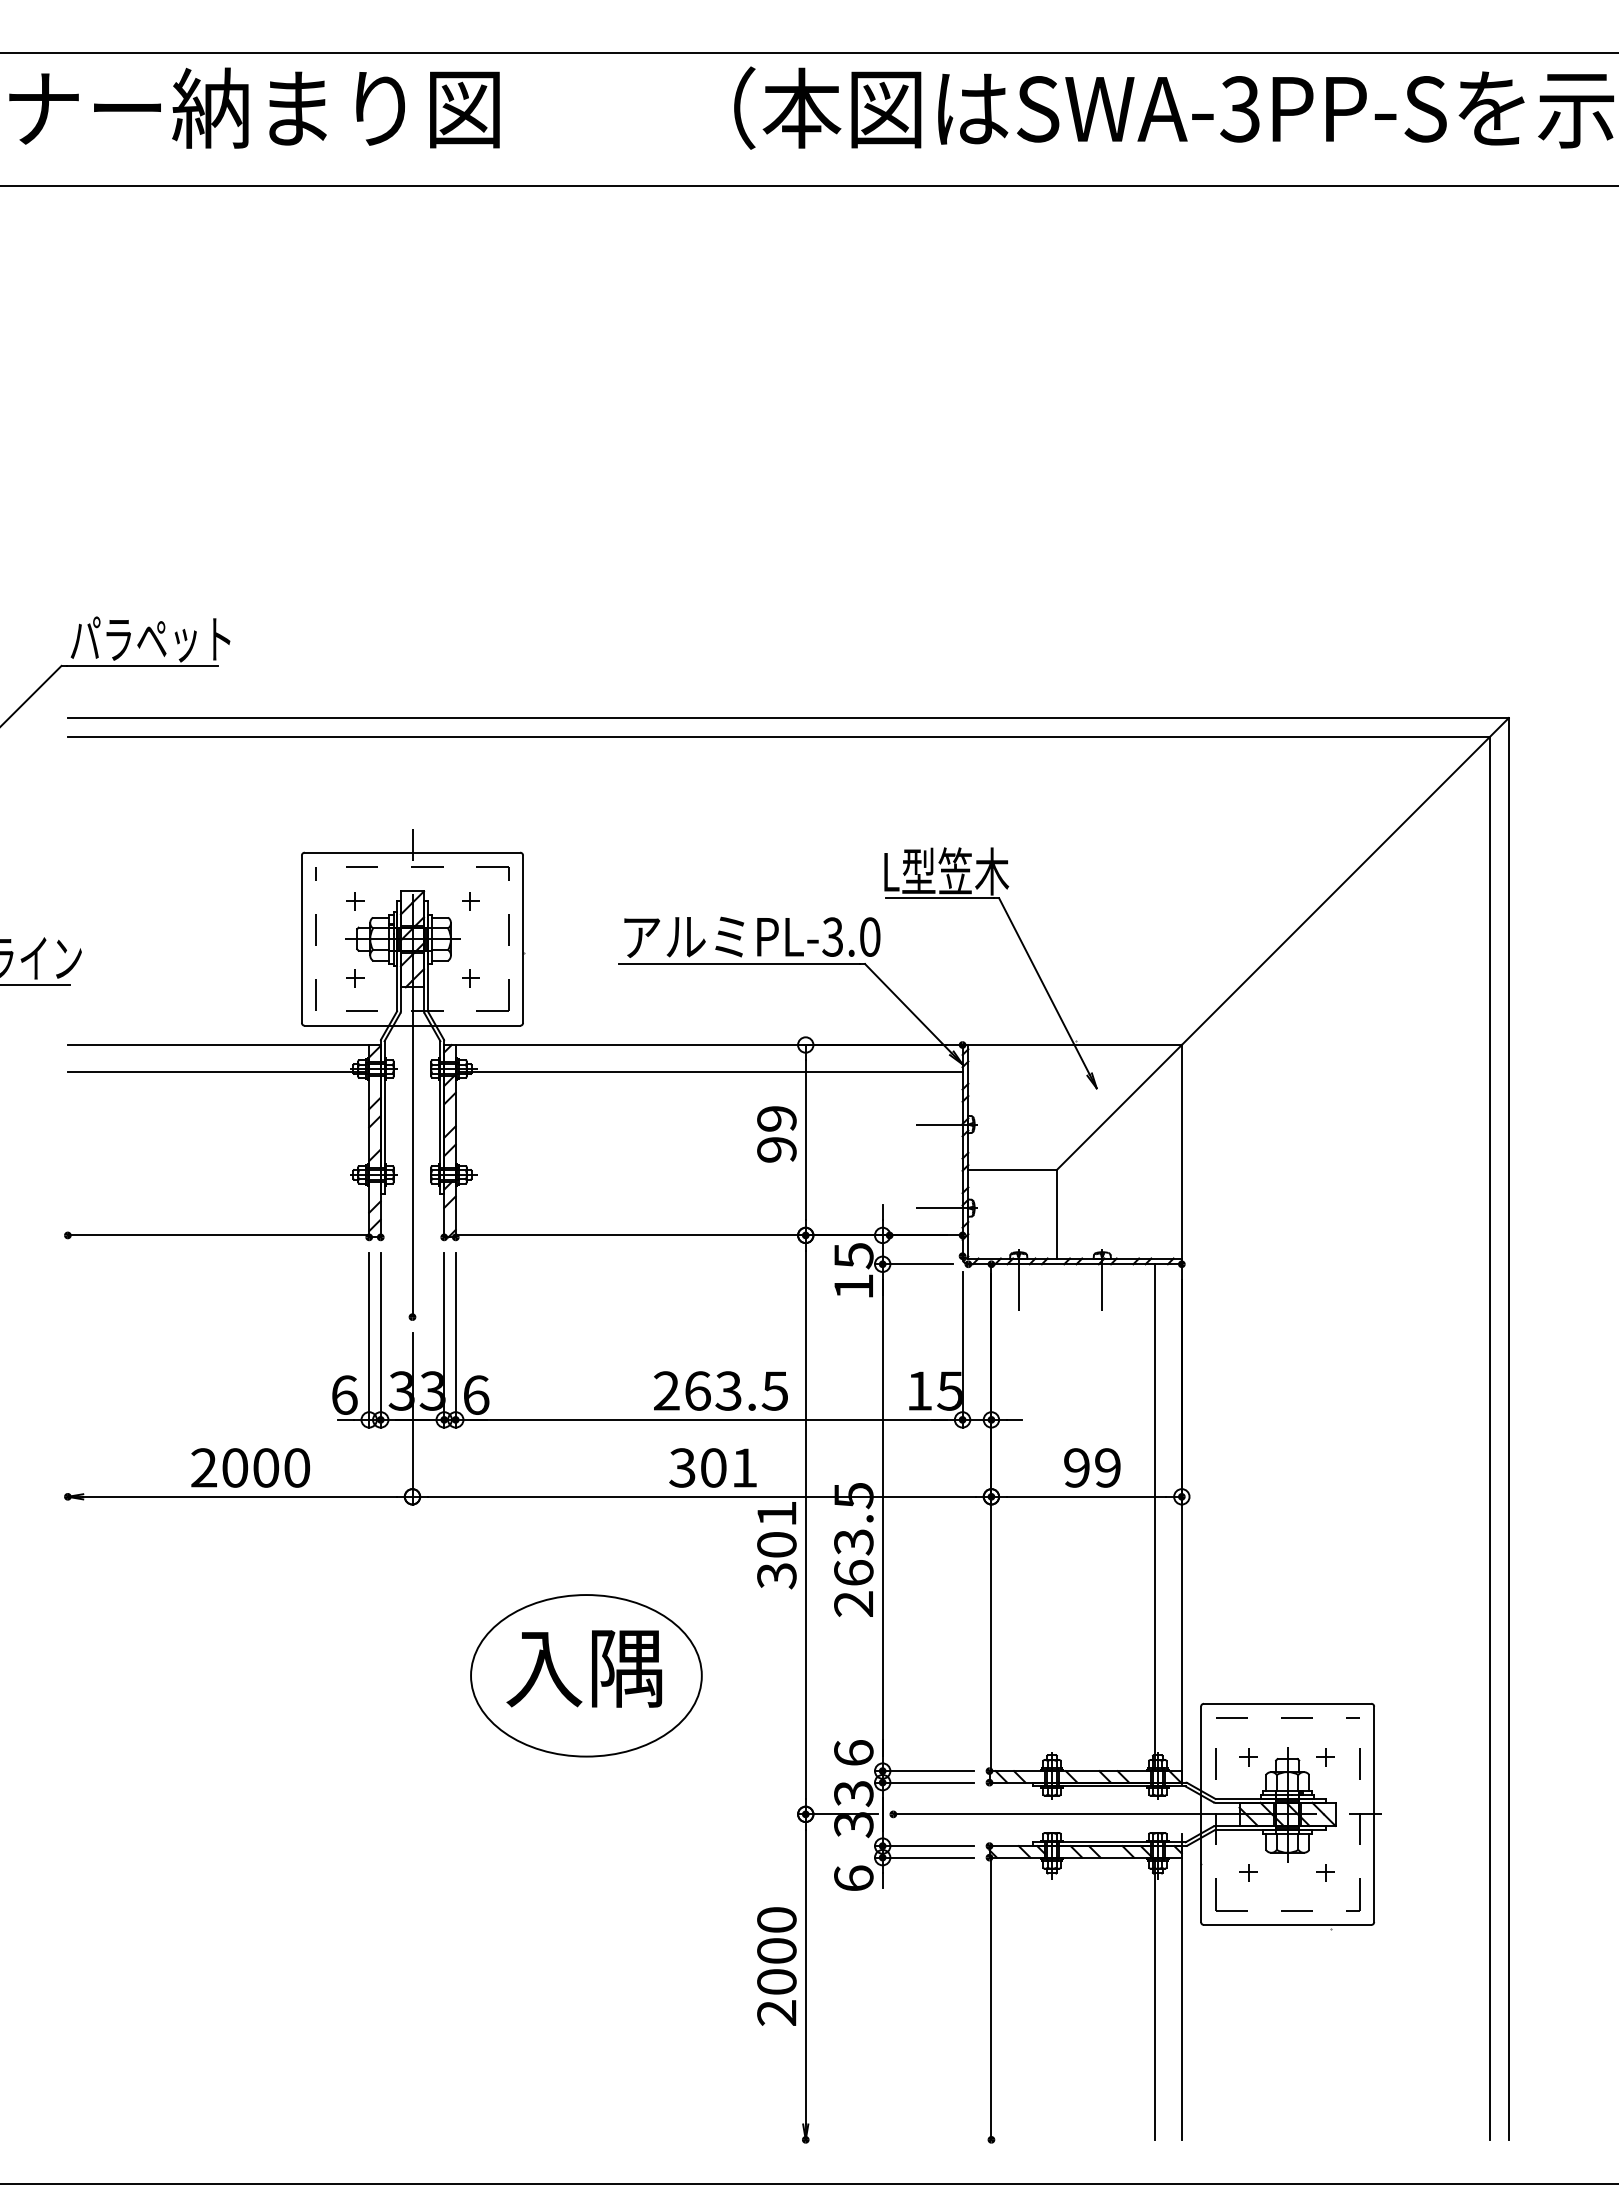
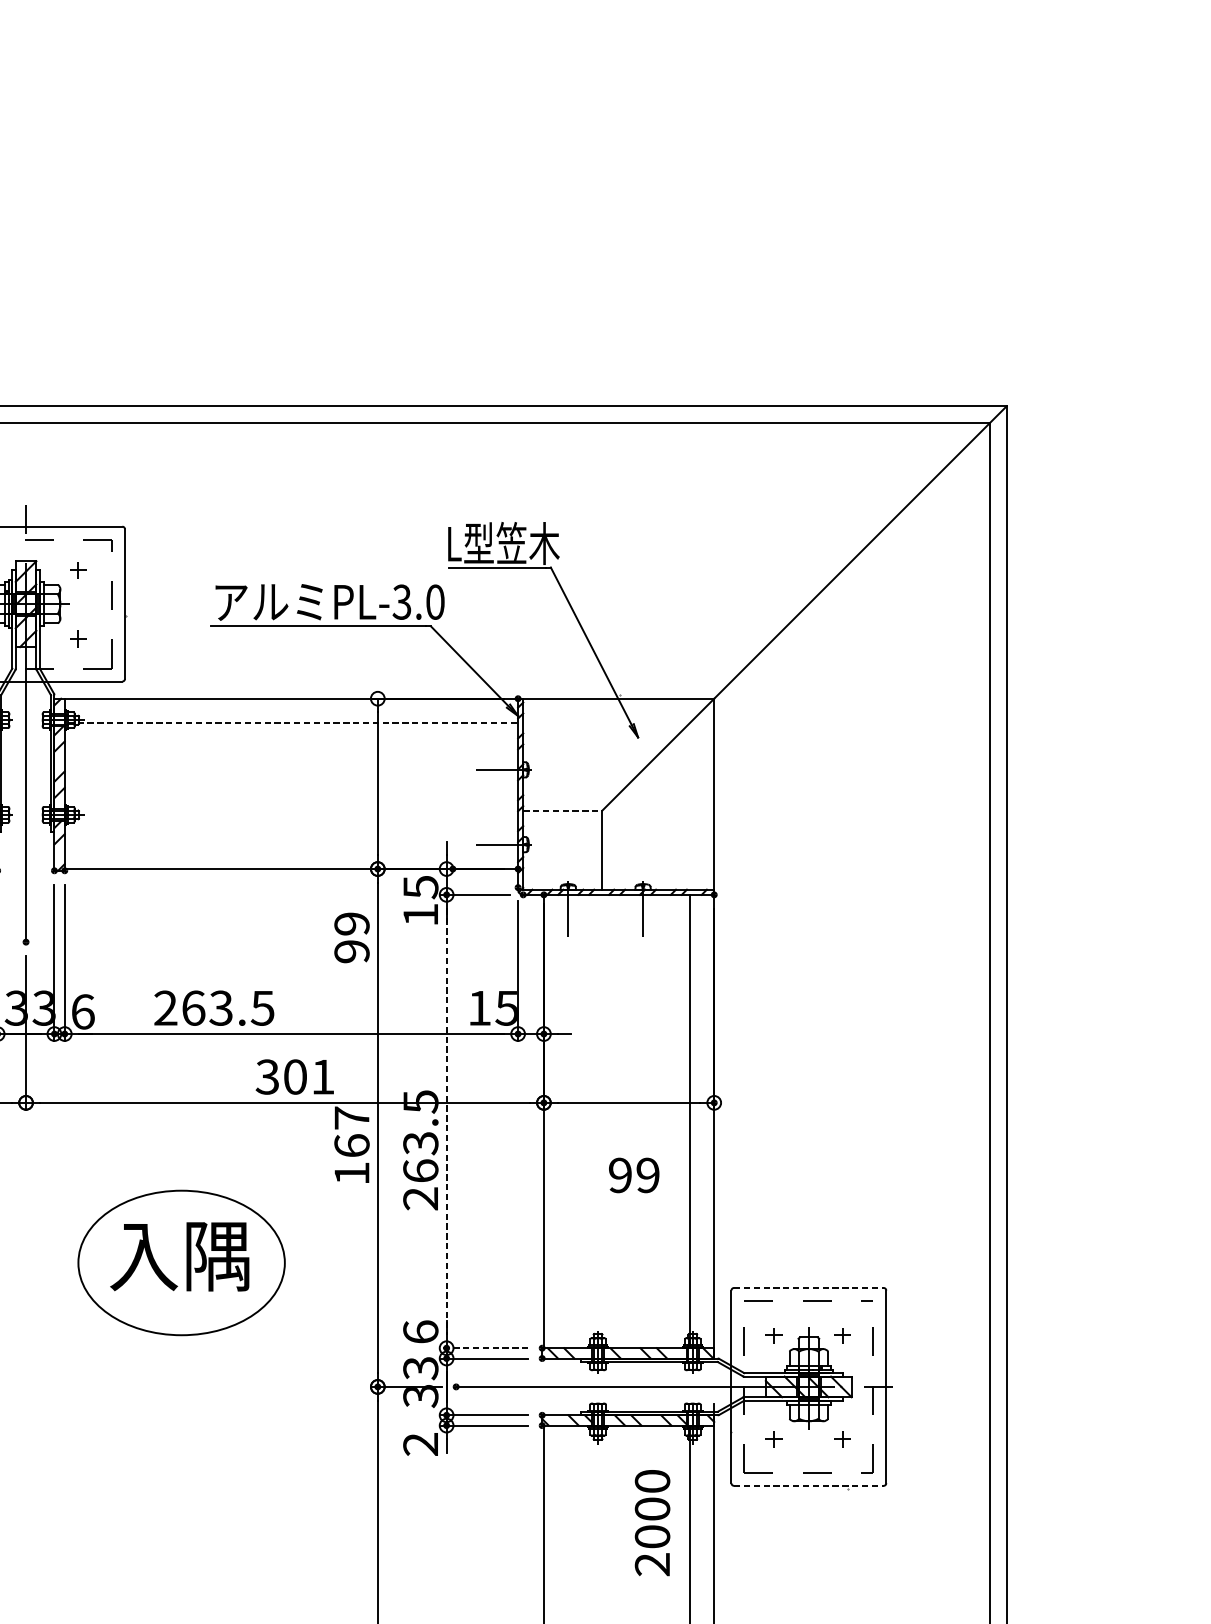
line: (710, 1071) -> (292, 722), solid -> dashed
text: (776, 1134) -> (351, 937), moved
line: (1013, 1170) -> (563, 810), solid -> dashed
text: (720, 1390) -> (213, 1007), moved
text: (1092, 1467) -> (634, 1175), moved
line: (882, 1518) -> (446, 1122), solid -> dashed
text: (776, 1545) -> (351, 1146), 301 -> 167
line: (1287, 1703) -> (808, 1287), solid -> dashed
line: (924, 1771) -> (484, 1348), solid -> dashed
text: (853, 1878) -> (420, 1444), 6 -> 2
line: (1287, 1924) -> (808, 1485), solid -> dashed
text: (776, 1966) -> (652, 1522), moved

